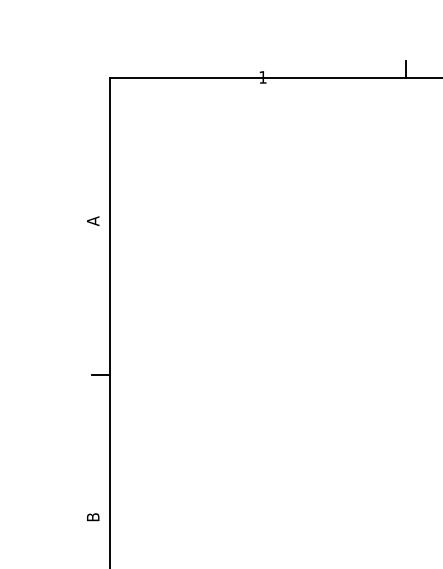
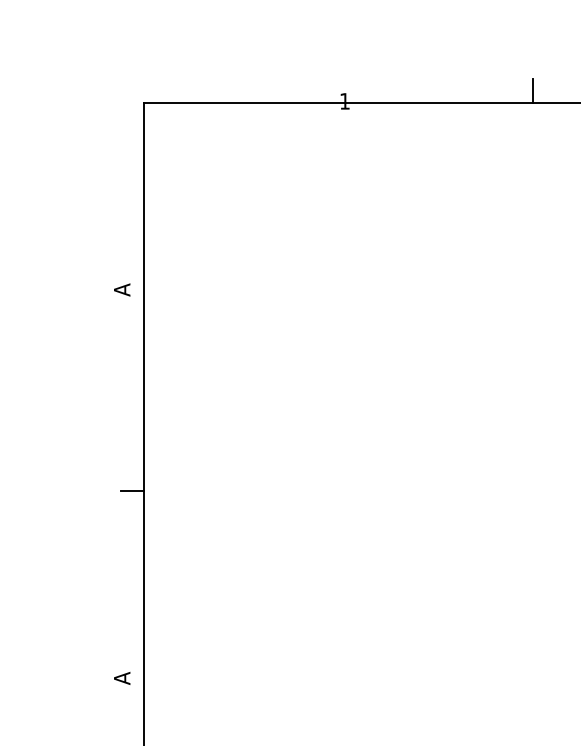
text: (93, 516) -> (122, 677), B -> A

